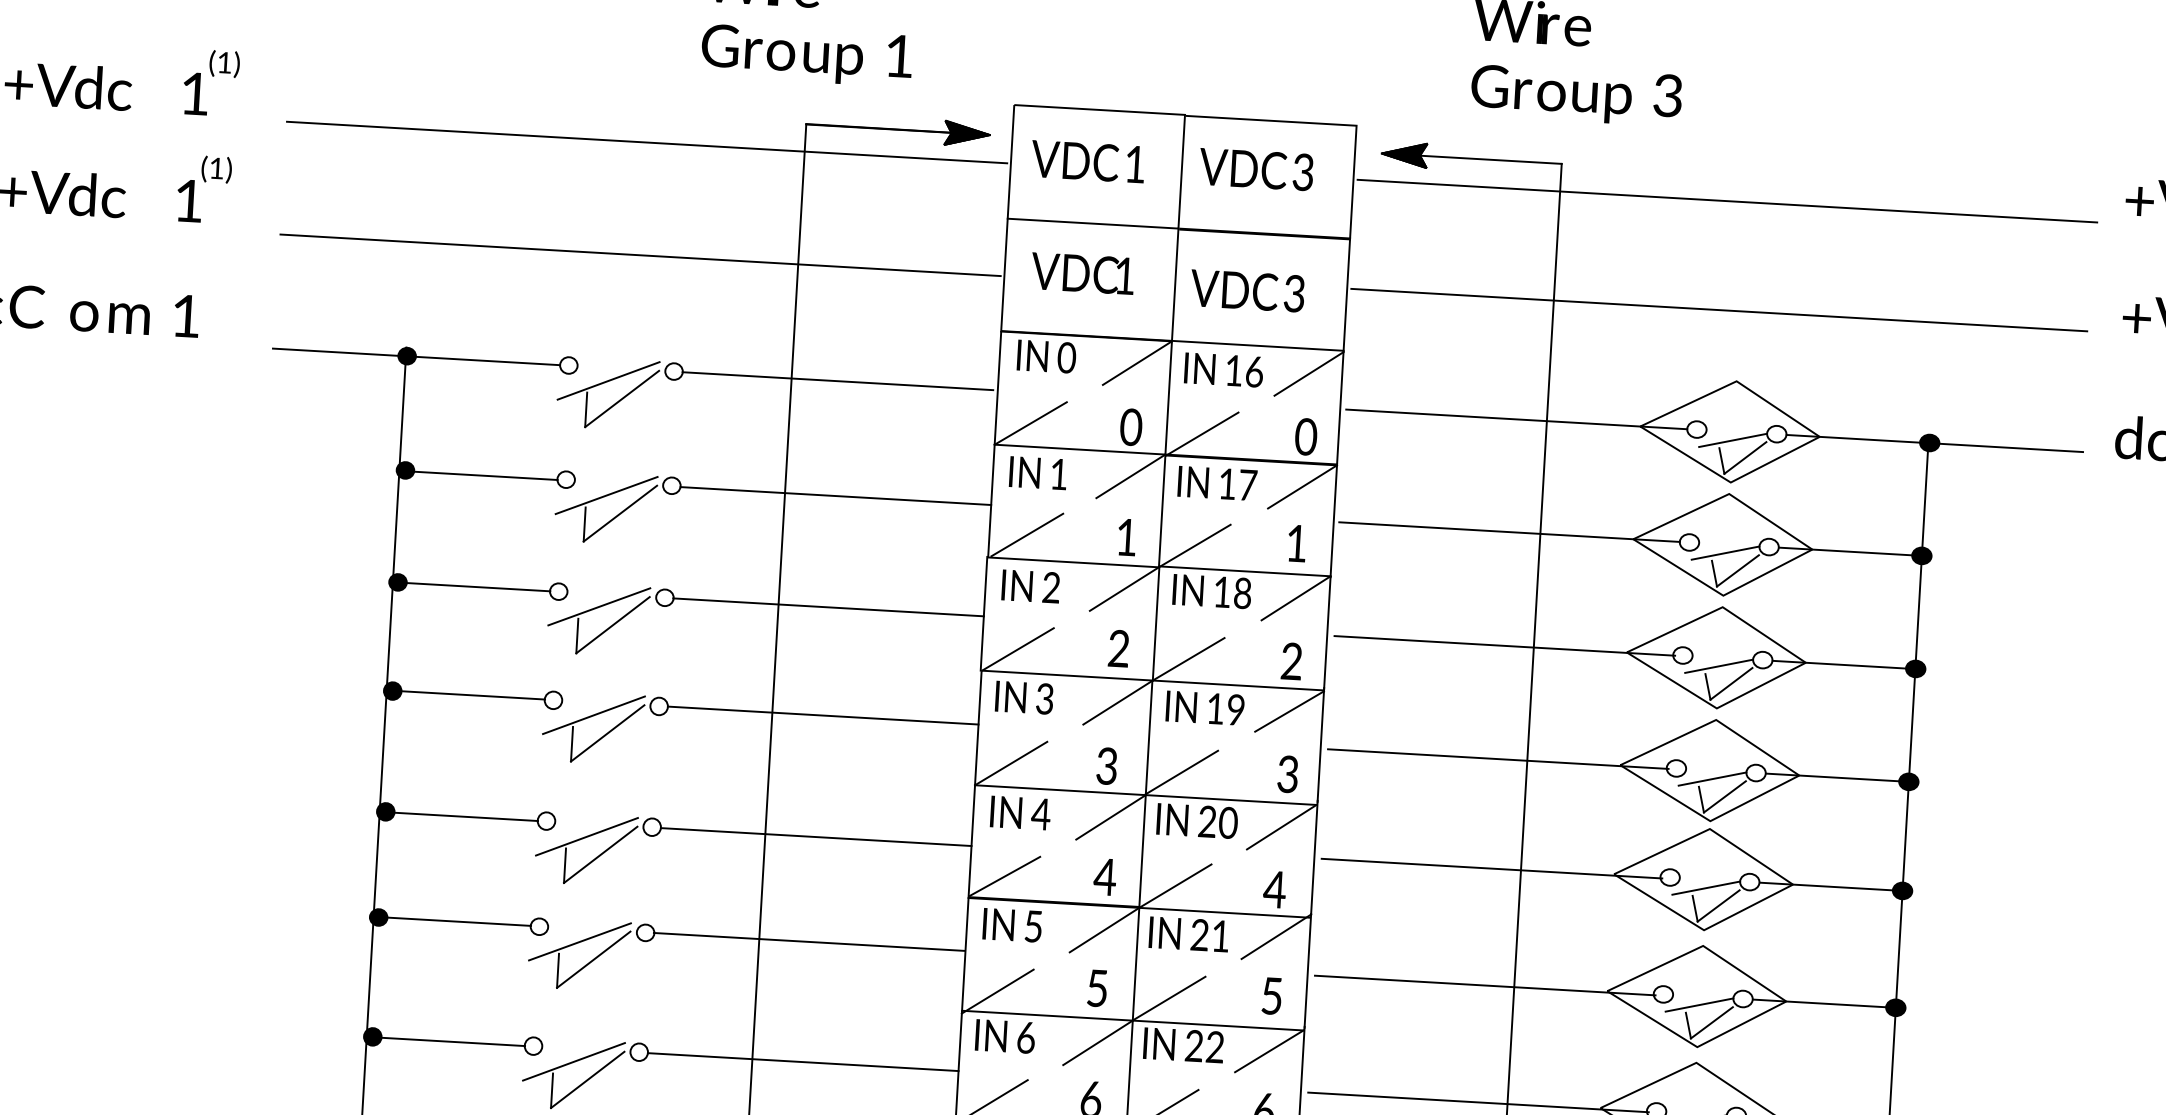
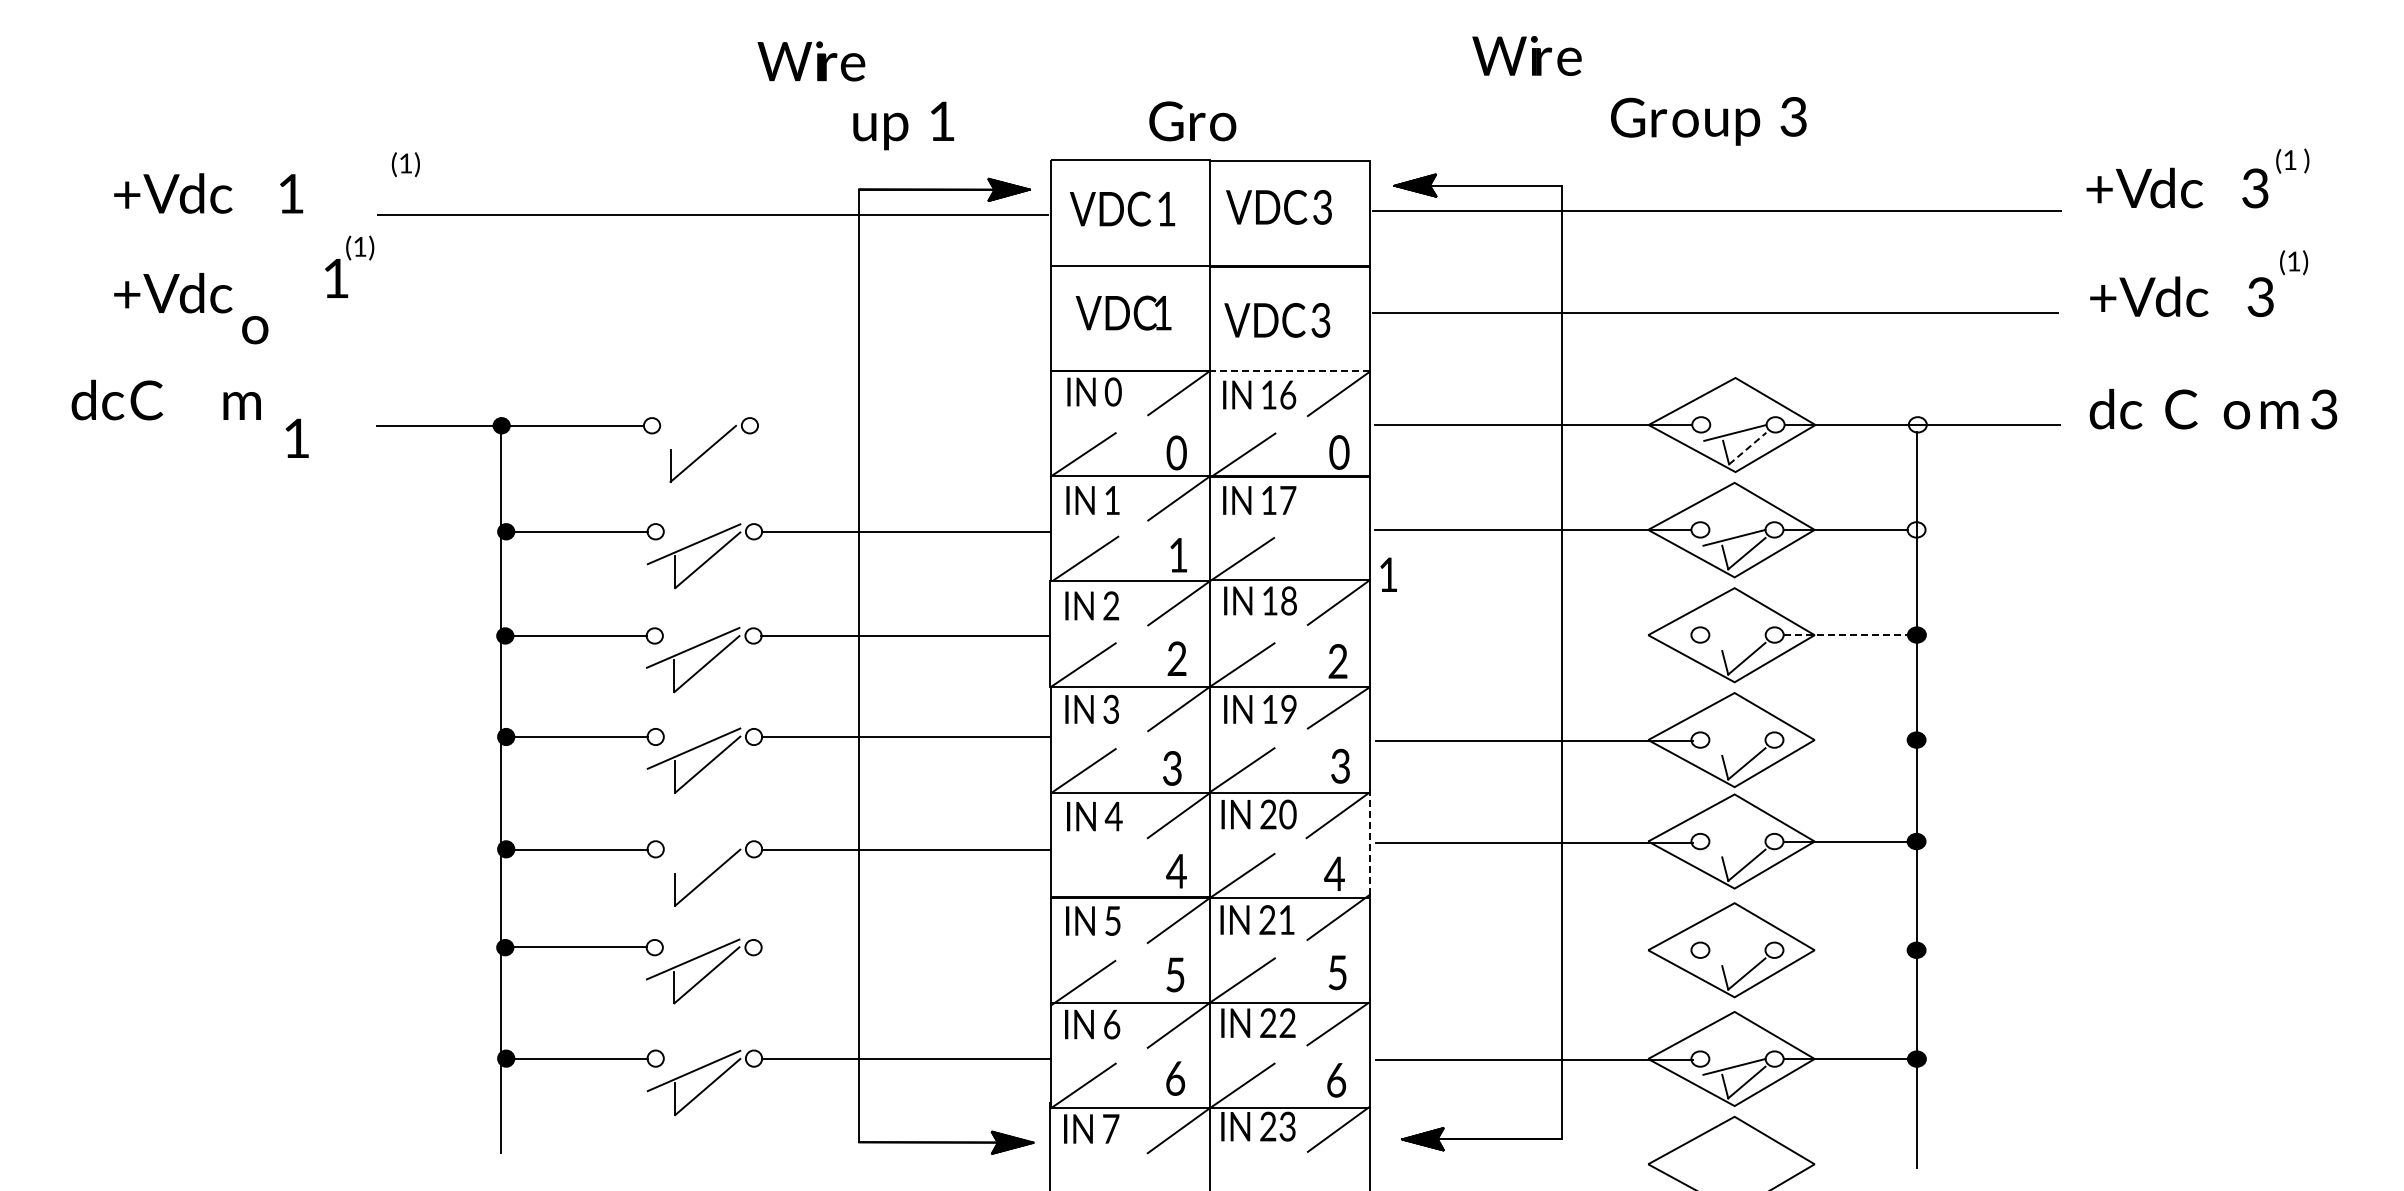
text: (748, 47) -> (1192, 121), moved
text: (224, 63) -> (405, 164), moved
text: (1576, 95) -> (1708, 121), moved
text: (204, 188) -> (349, 266), moved
line: (640, 255) -> (712, 319), removed
text: (186, 315) -> (296, 437), moved
text: (84, 316) -> (255, 330), moved
line: (1257, 345) -> (1289, 370), solid -> dashed
line: (608, 380) -> (689, 437), removed
line: (837, 380) -> (901, 425), removed
fill: (1929, 442) -> (1917, 424), removed
line: (1746, 457) -> (1748, 448), solid -> dashed
line: (1302, 486) -> (1338, 498), removed
text: (1296, 543) -> (1388, 574), moved
fill: (1921, 555) -> (1916, 529), removed
line: (1504, 645) -> (1534, 635), removed
line: (1838, 664) -> (1845, 635), solid -> dashed
line: (1719, 666) -> (1734, 643), removed
line: (1832, 777) -> (1845, 740), removed
line: (1712, 778) -> (1734, 747), removed
line: (586, 836) -> (693, 861), removed
line: (1314, 858) -> (1369, 842), solid -> dashed
line: (1004, 875) -> (1083, 875), removed
line: (1706, 888) -> (1734, 849), removed
line: (808, 942) -> (905, 947), removed
line: (1484, 985) -> (1534, 951), removed
line: (1819, 1003) -> (1845, 950), removed
line: (1699, 1005) -> (1734, 958), removed

